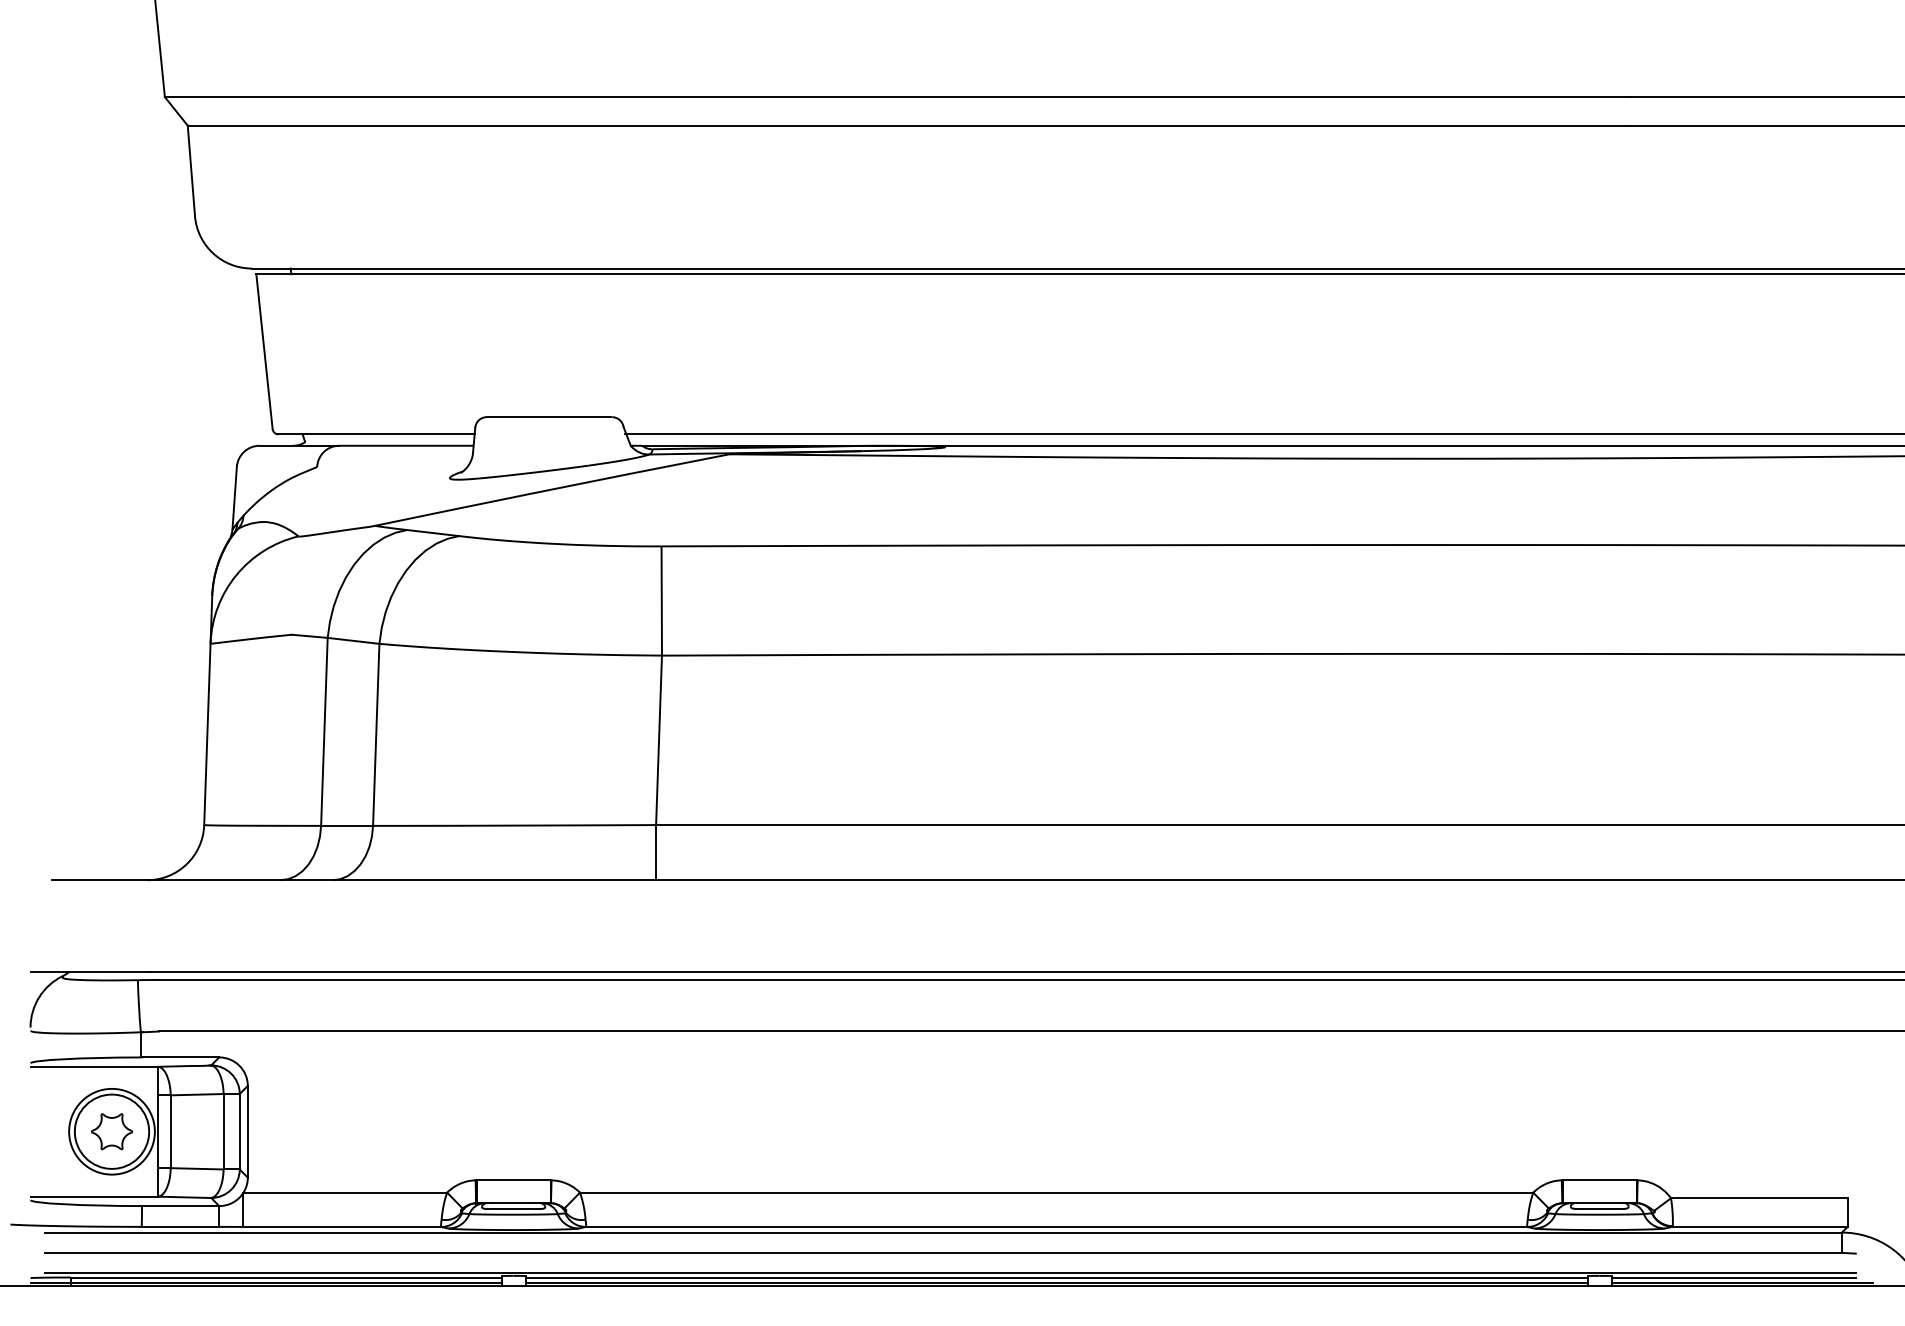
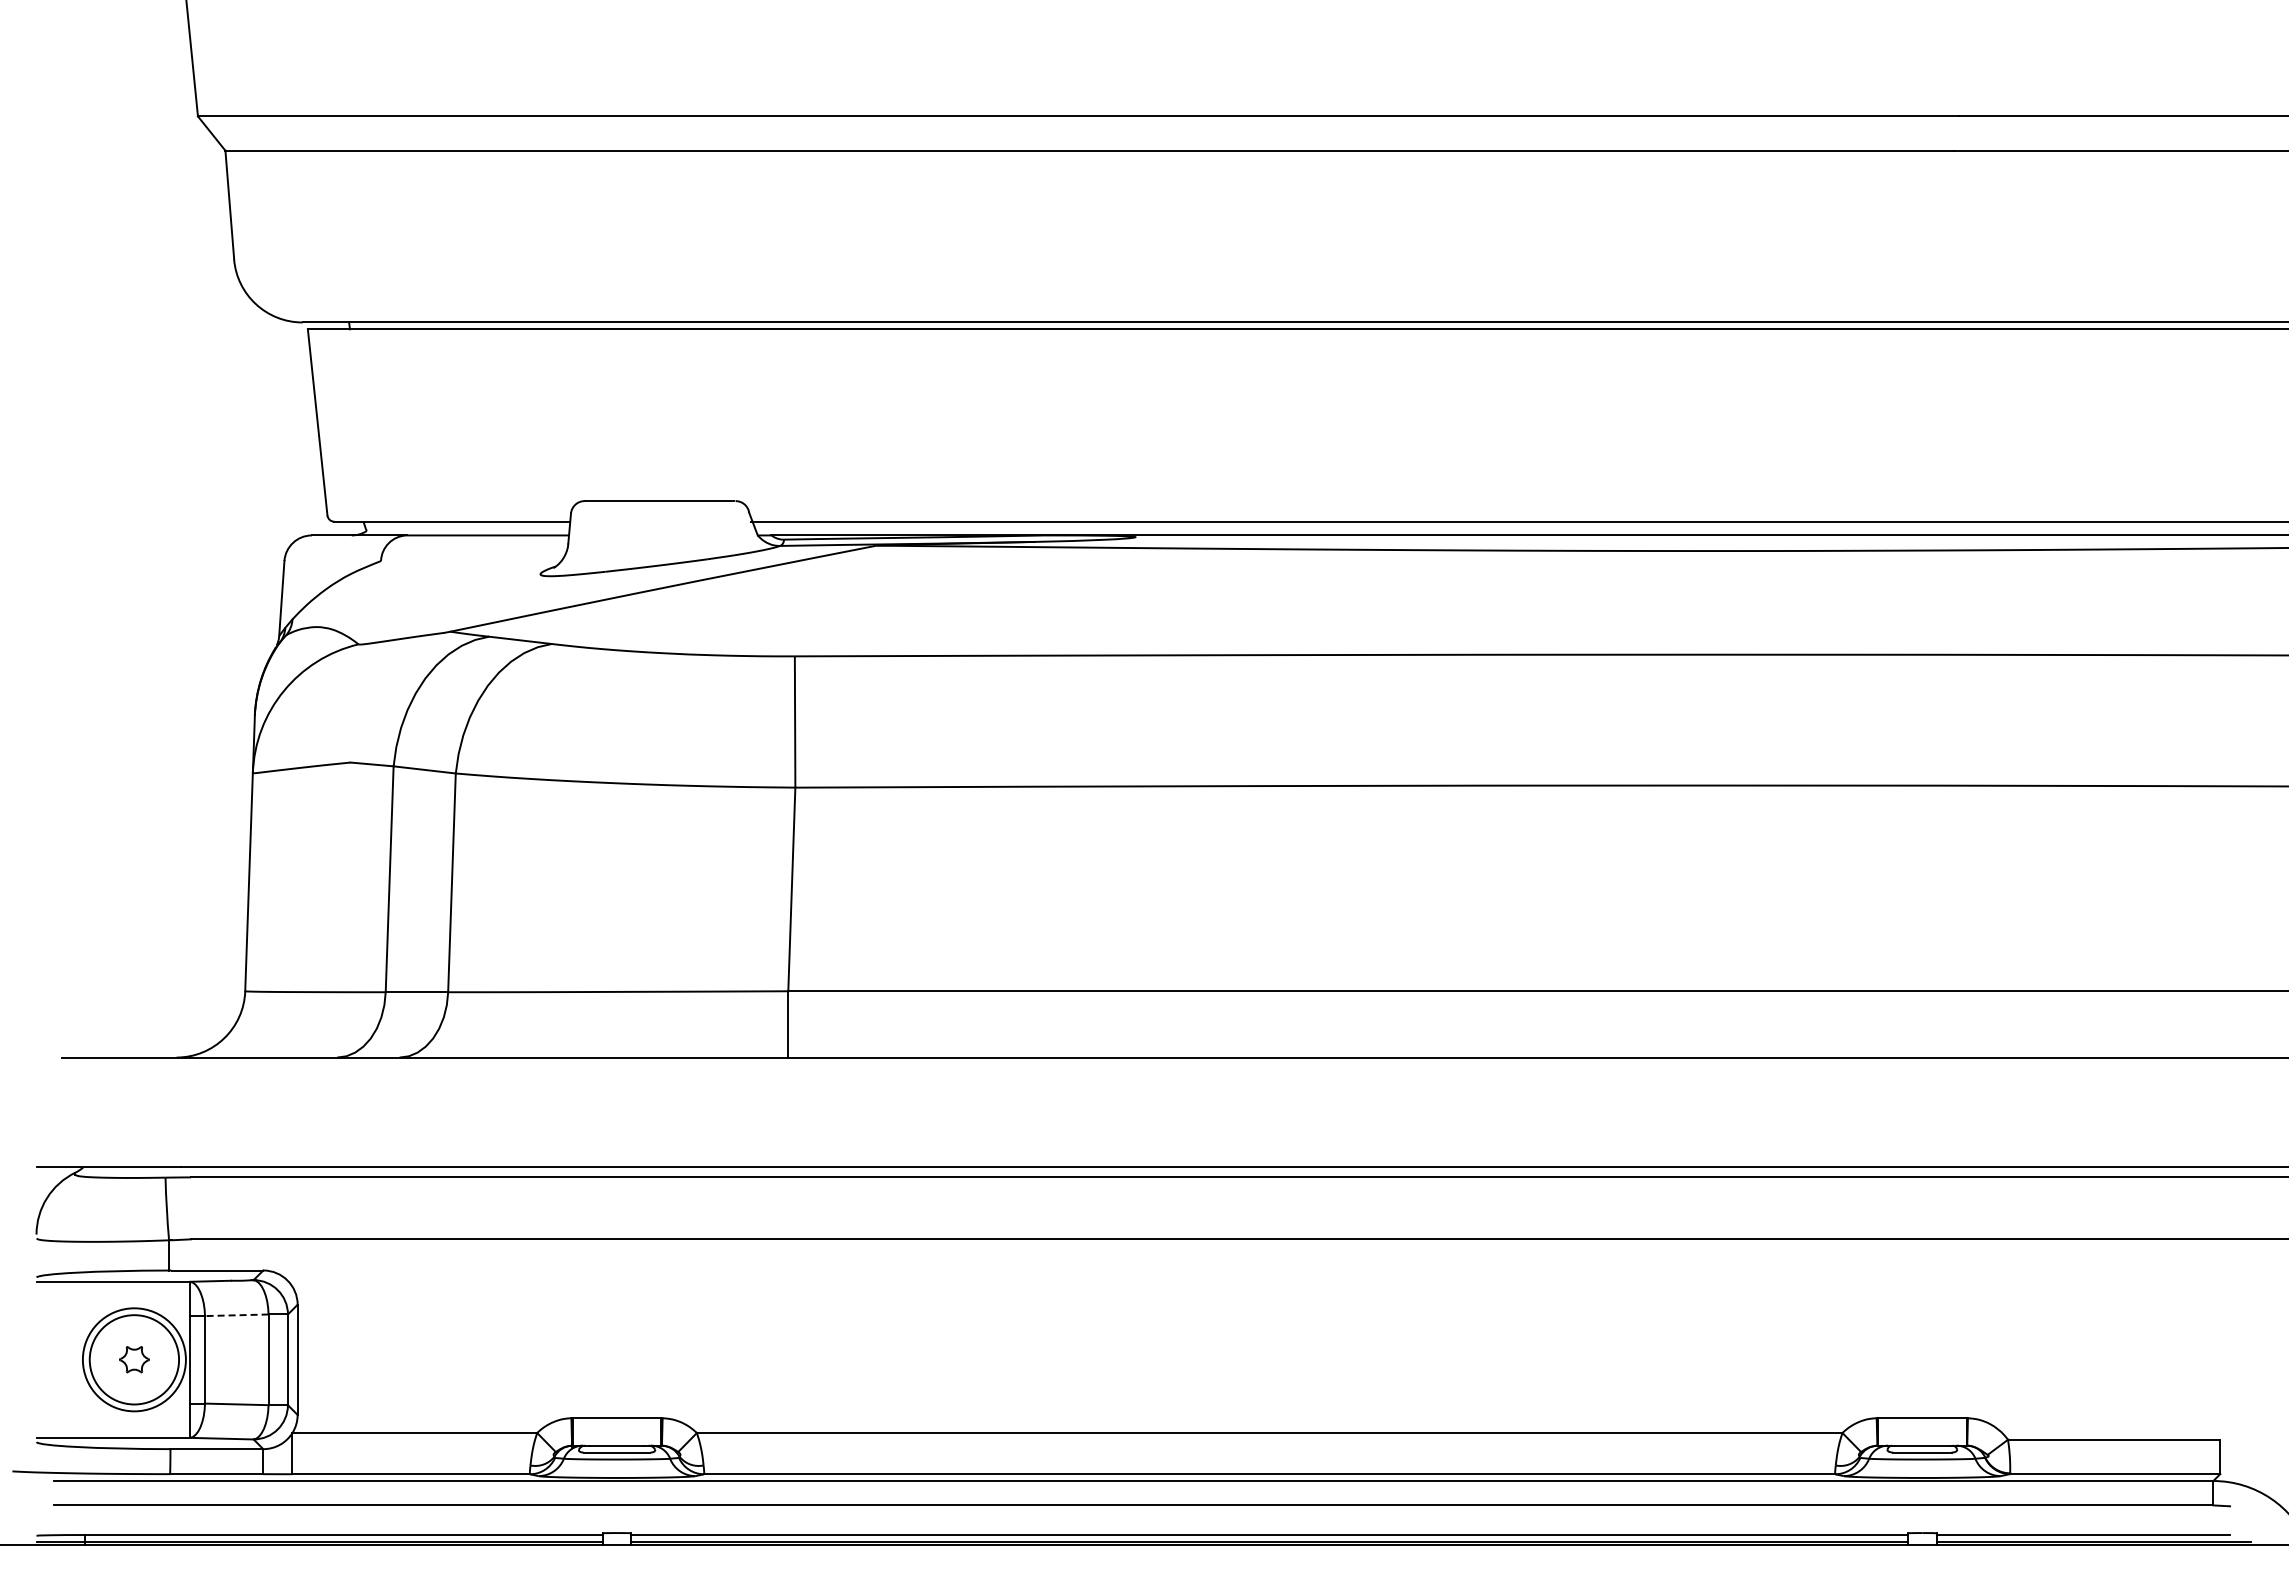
line: (196, 1094) -> (236, 1315), solid -> dashed
part: (112, 1131) -> (134, 1359), size x0.6
line: (950, 1272) -> (1141, 1529), removed

